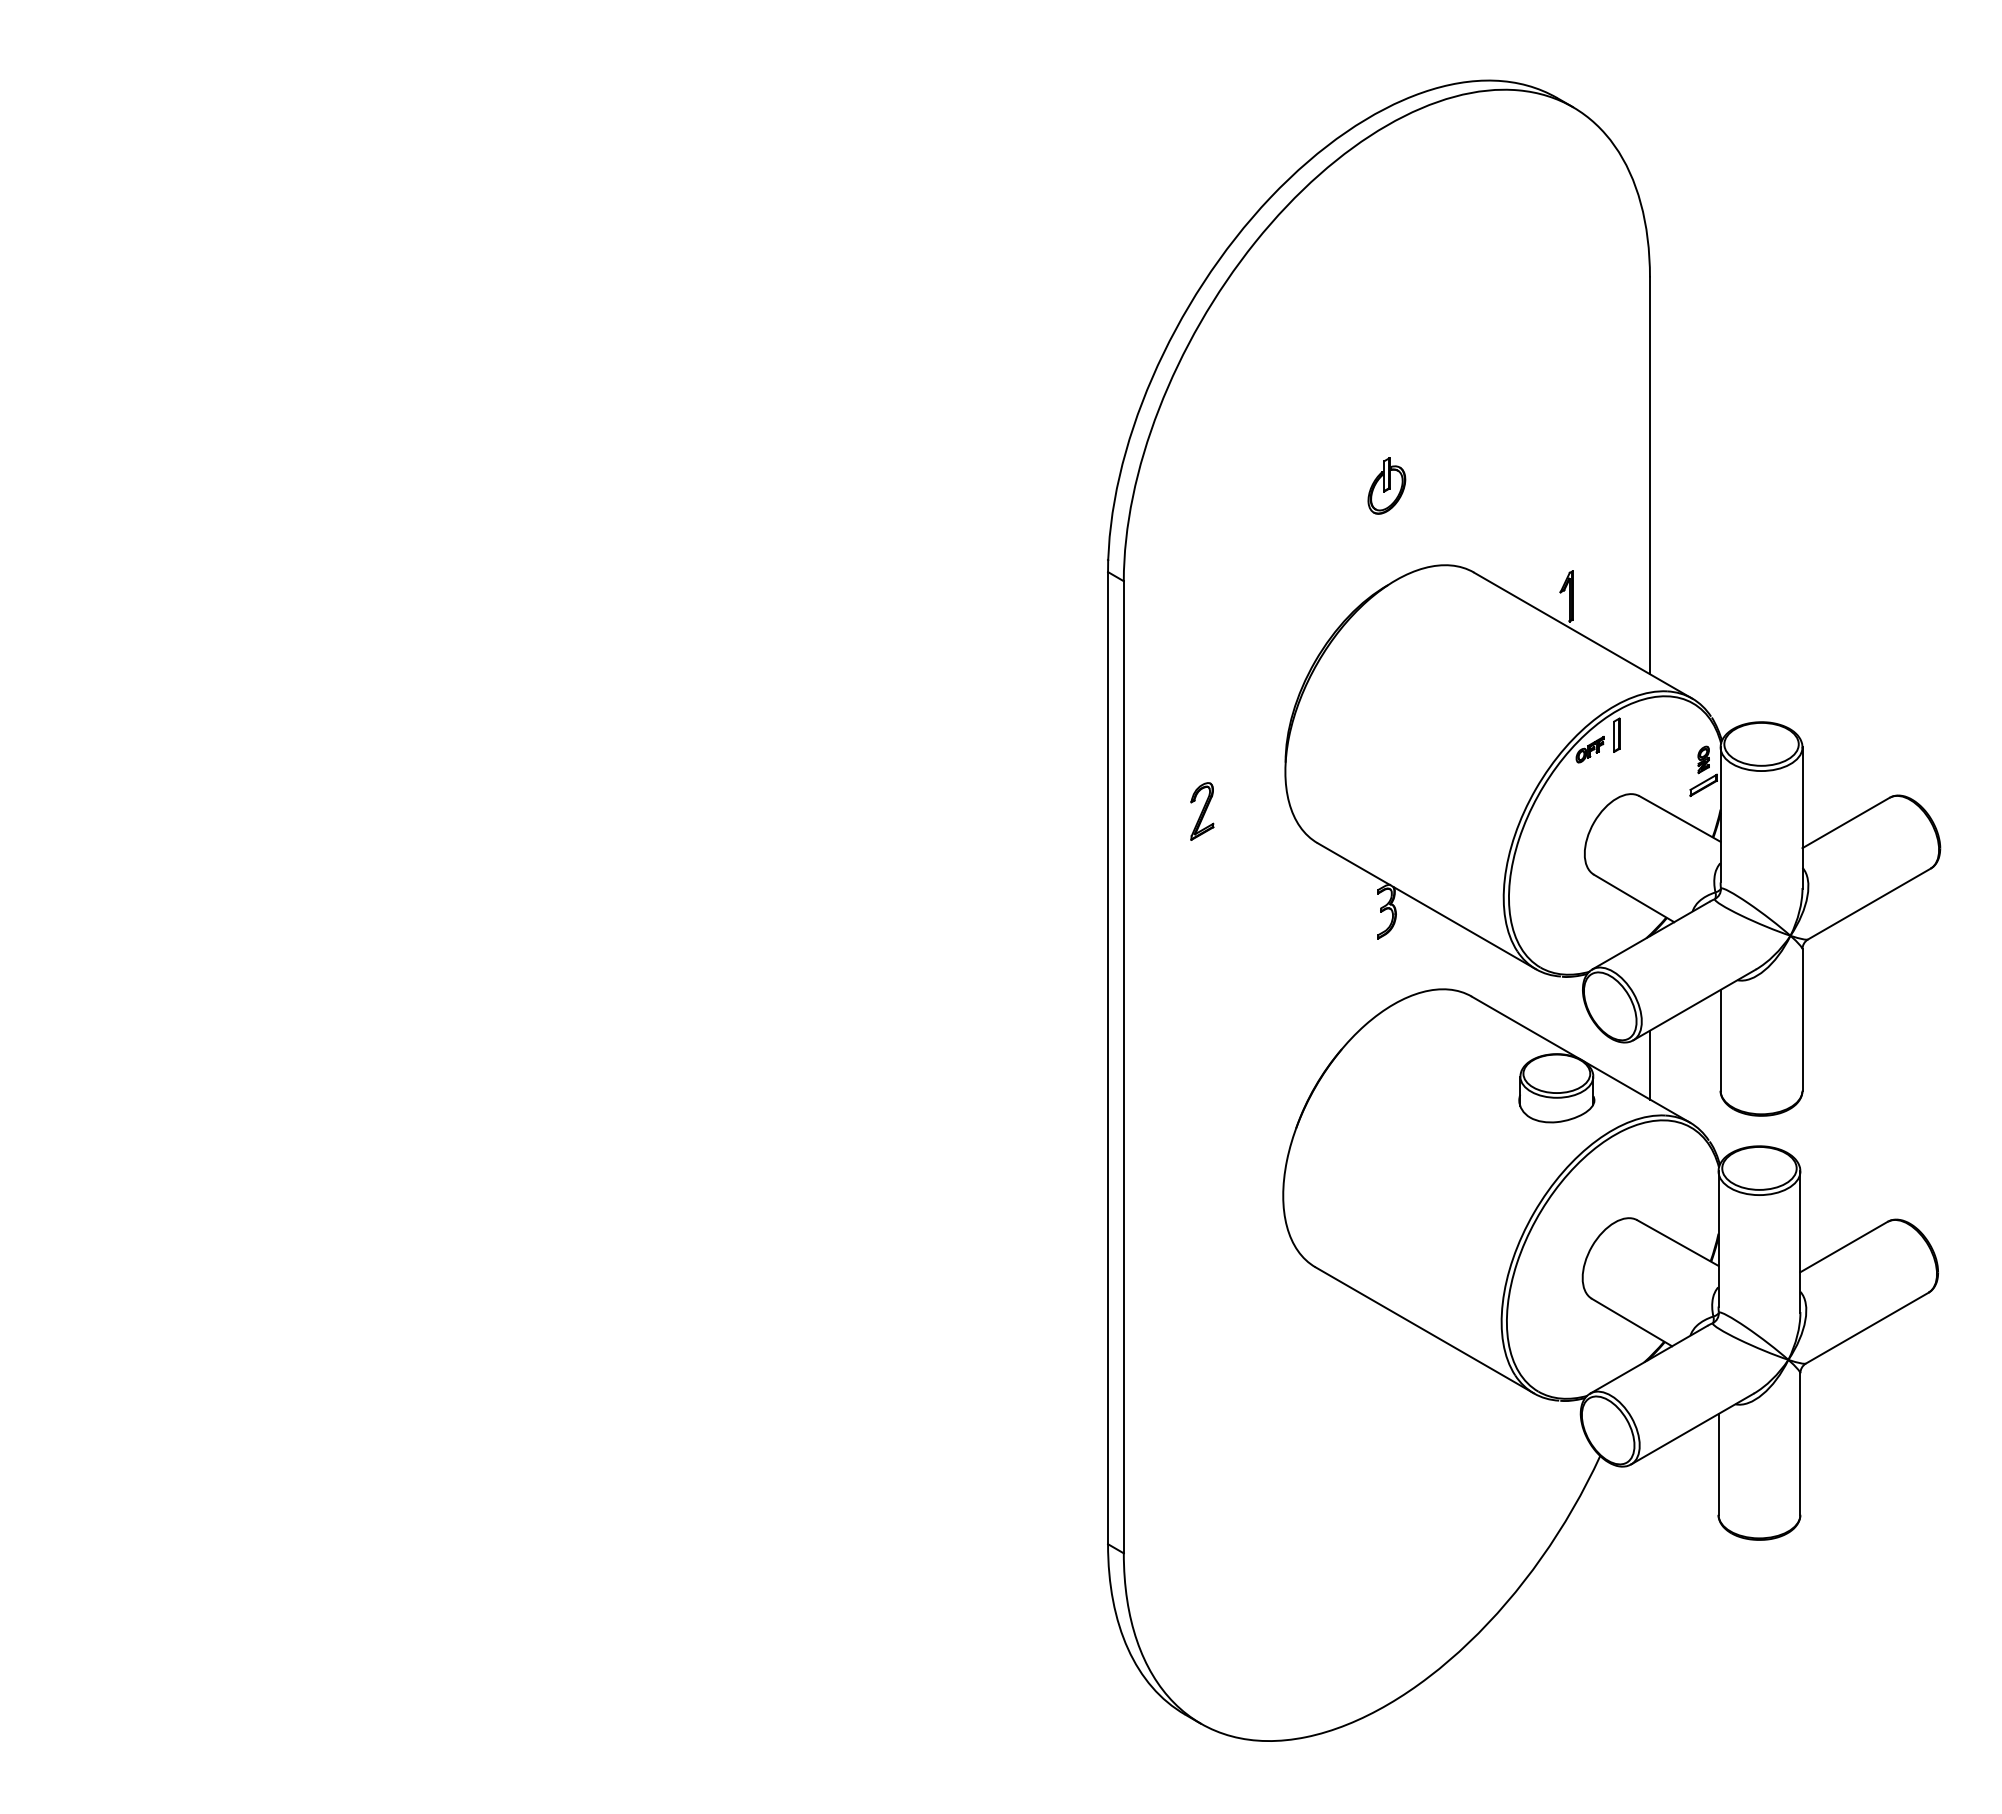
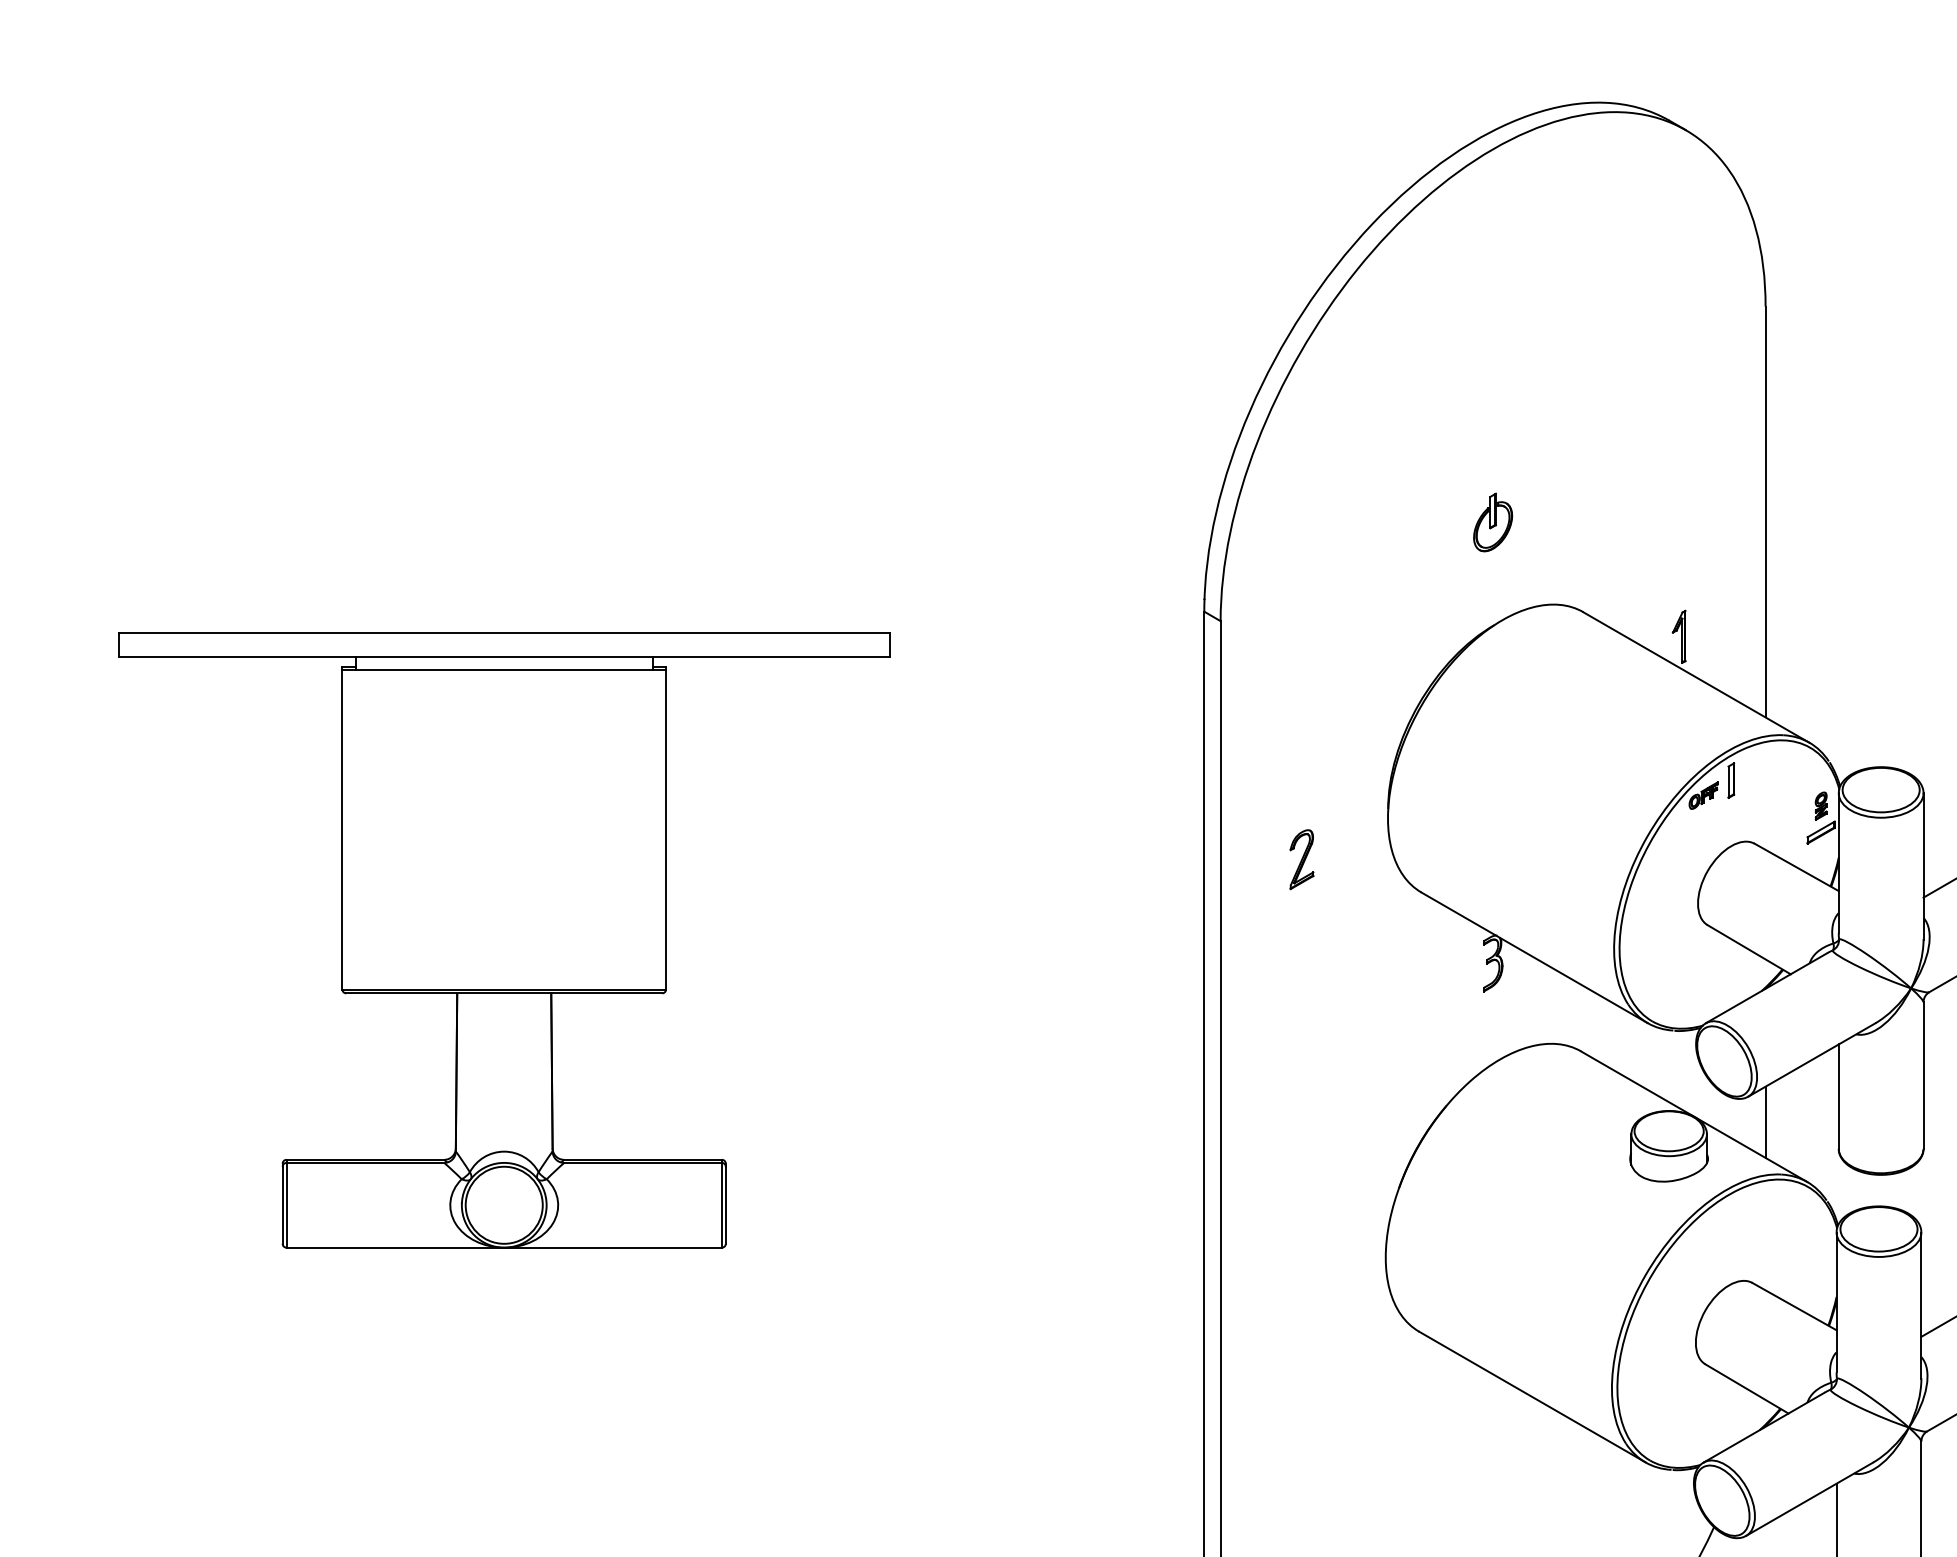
part: (431, 889) -> (503, 940), added

